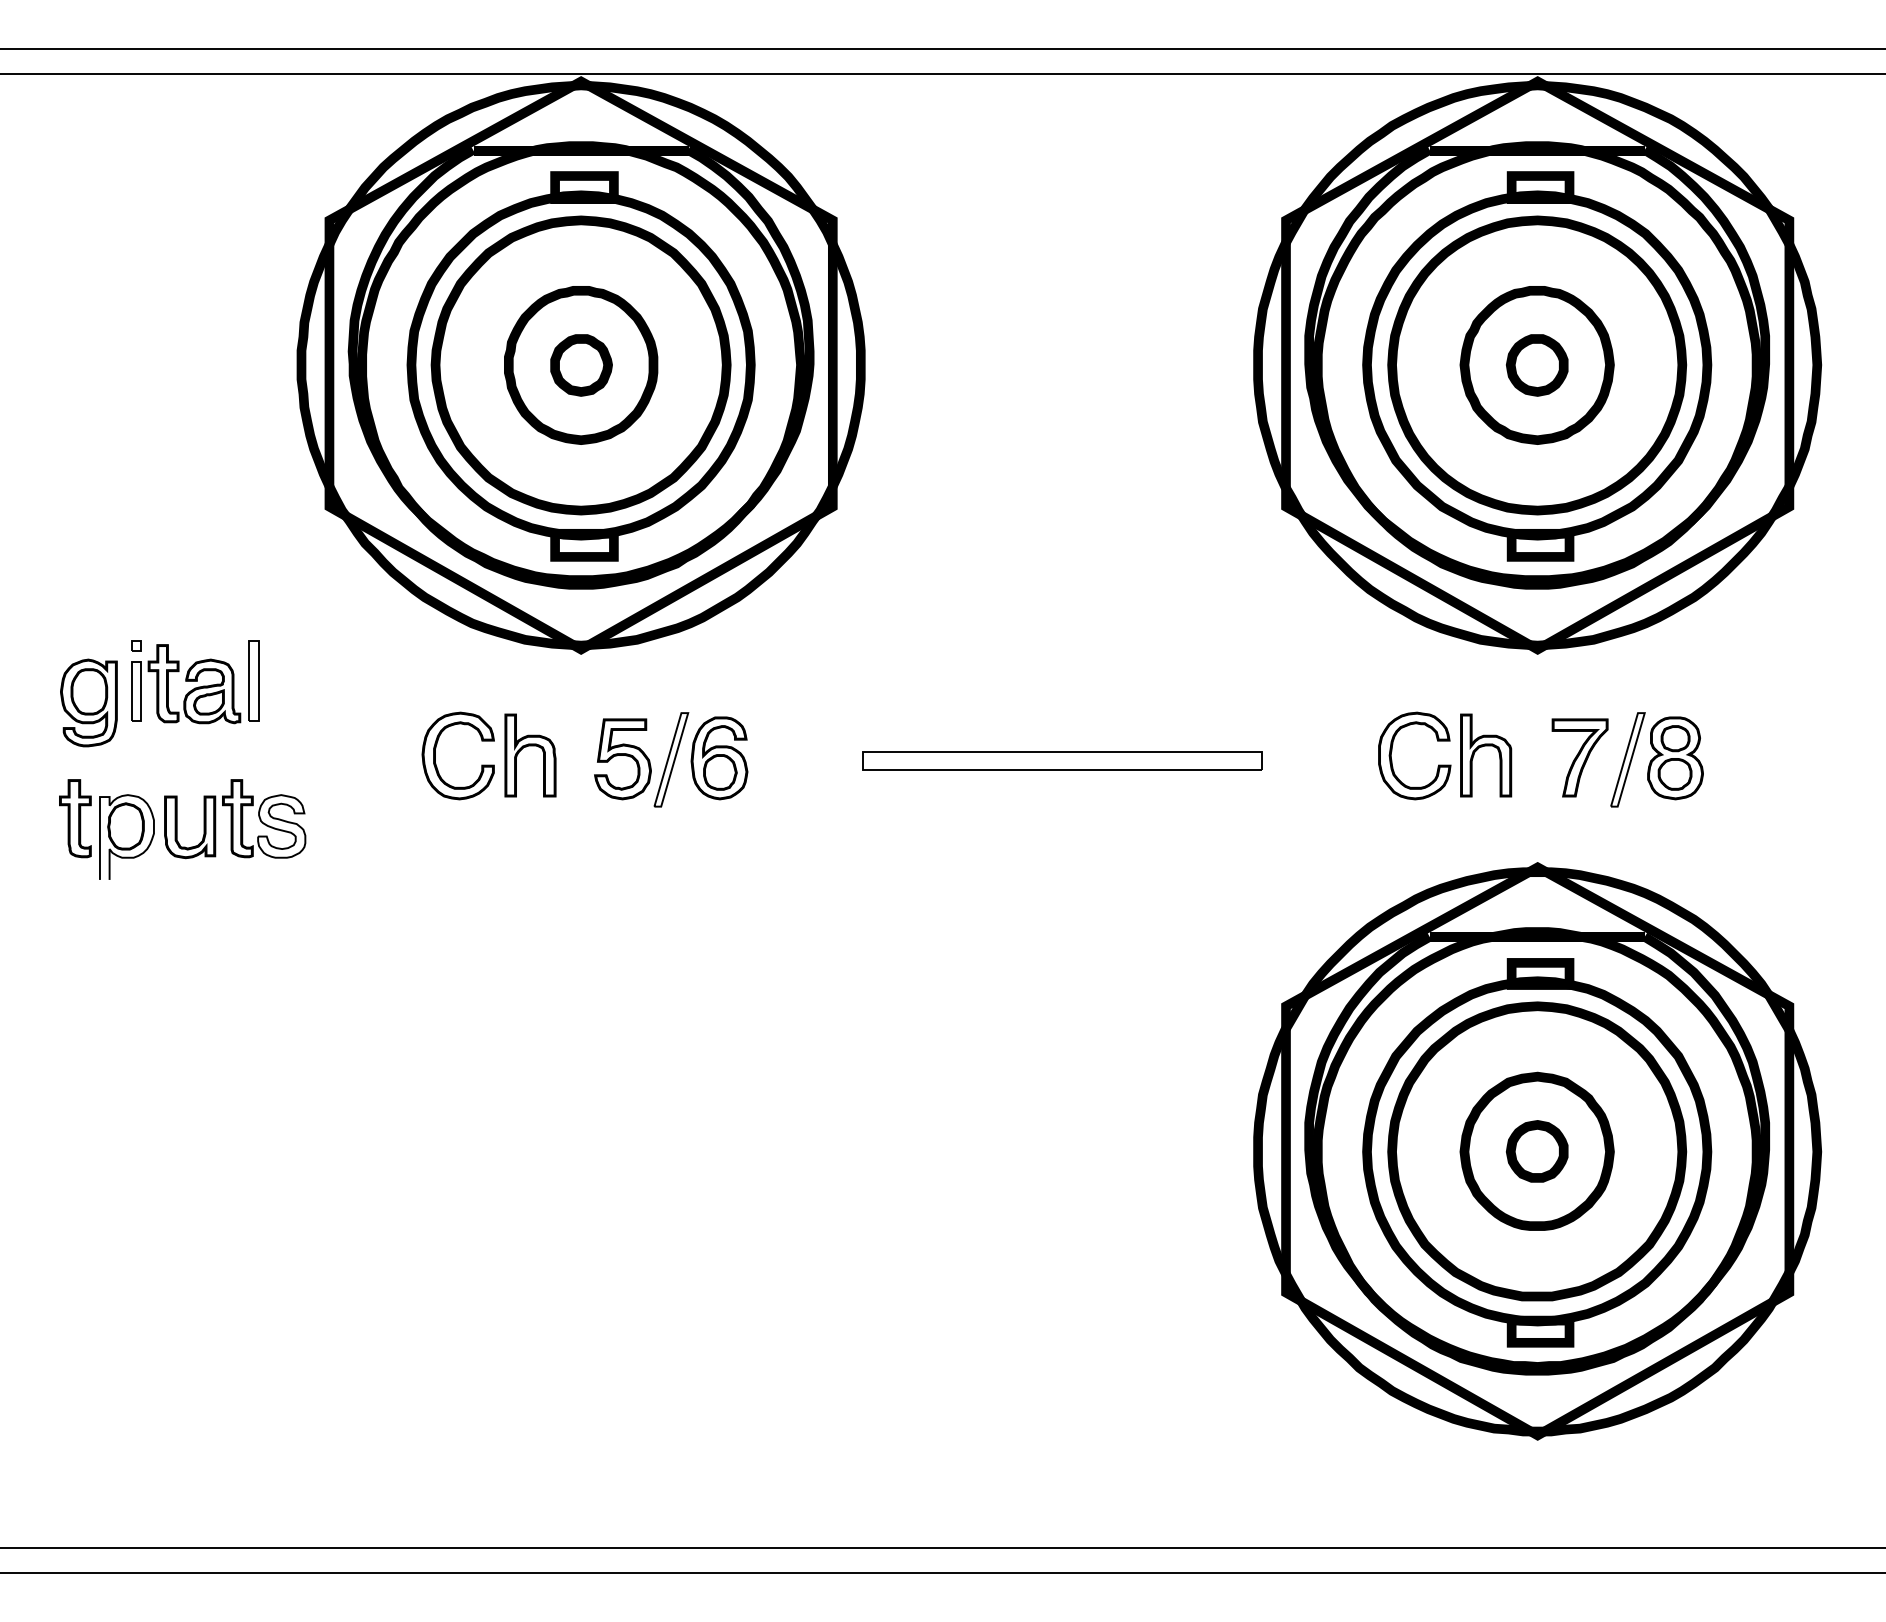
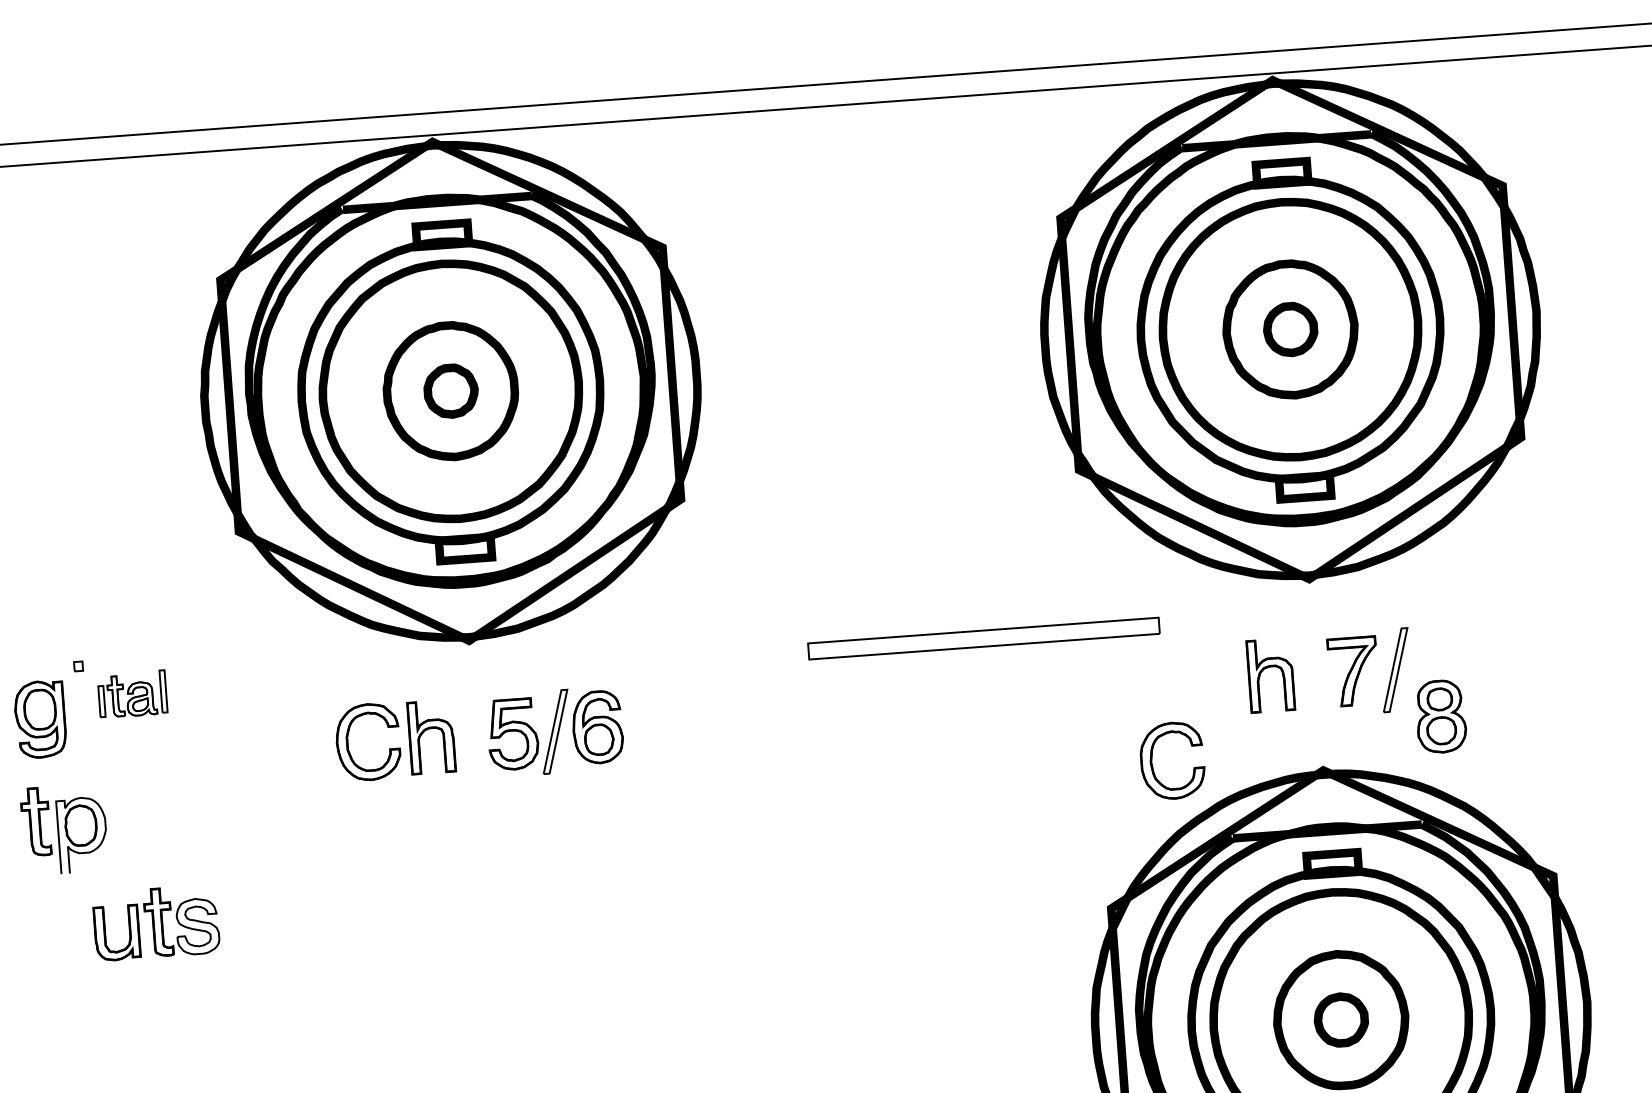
part: (195, 682) -> (132, 694), size x0.6
part: (1392, 751) -> (1152, 758), moved
part: (1675, 758) -> (1441, 716), moved
part: (1062, 760) -> (984, 638), moved
part: (235, 819) -> (156, 923), moved

